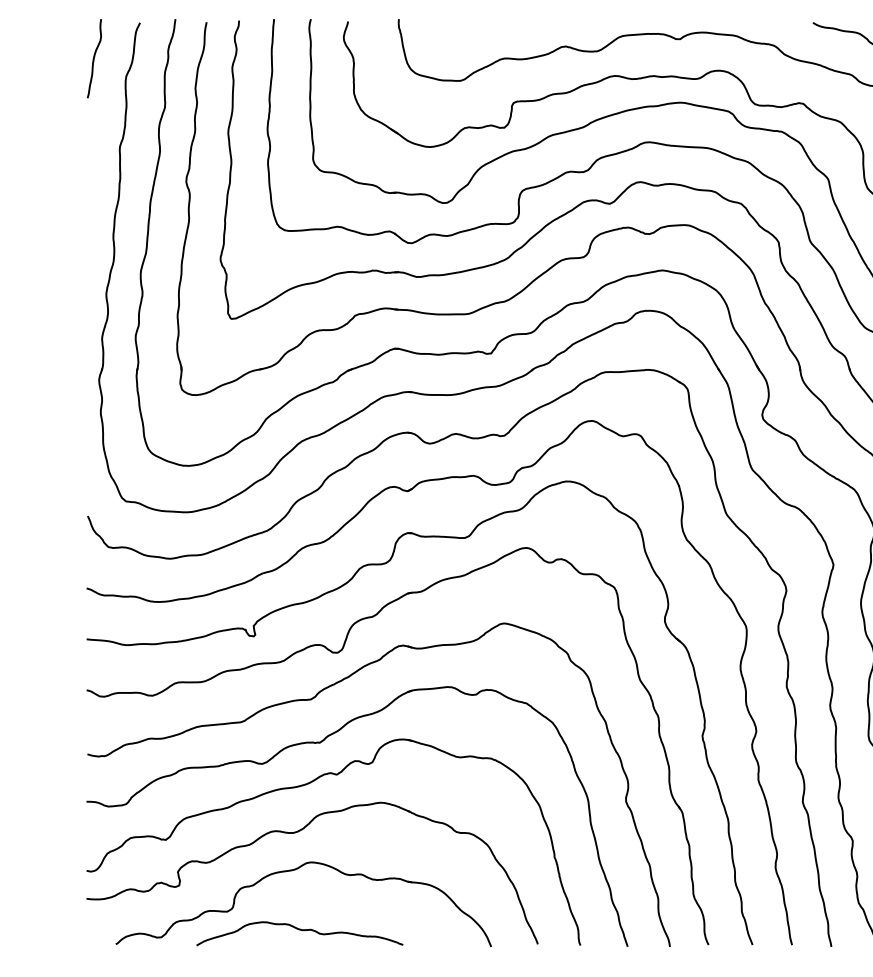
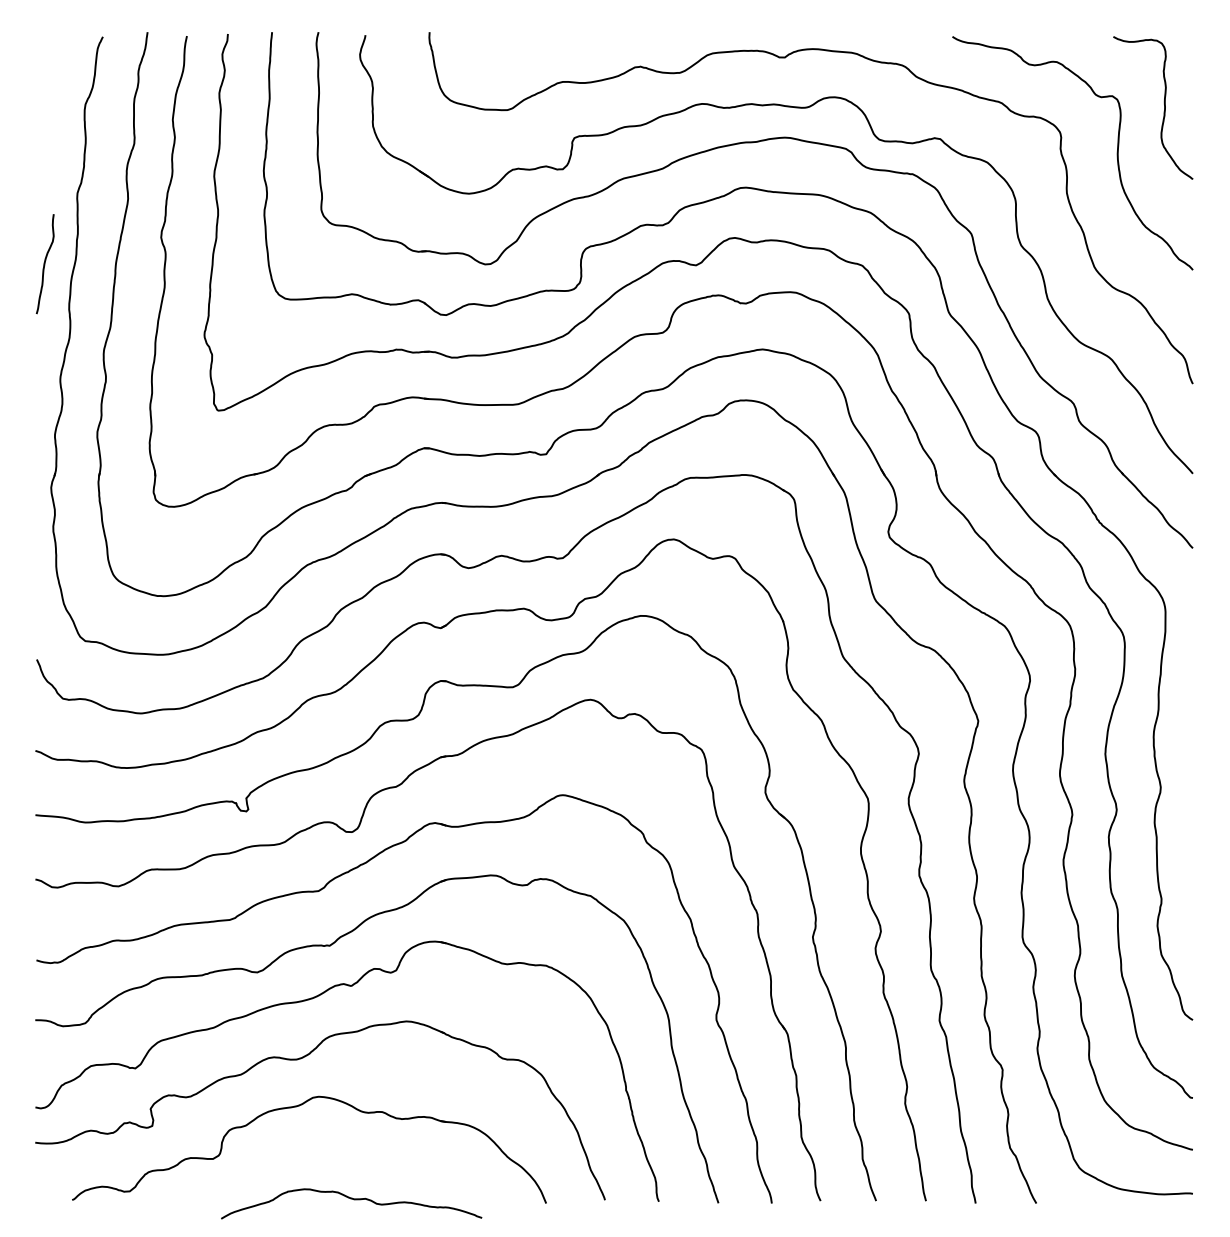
curve: (93, 58) -> (44, 264), moved
curve: (299, 930) -> (351, 1199), moved

